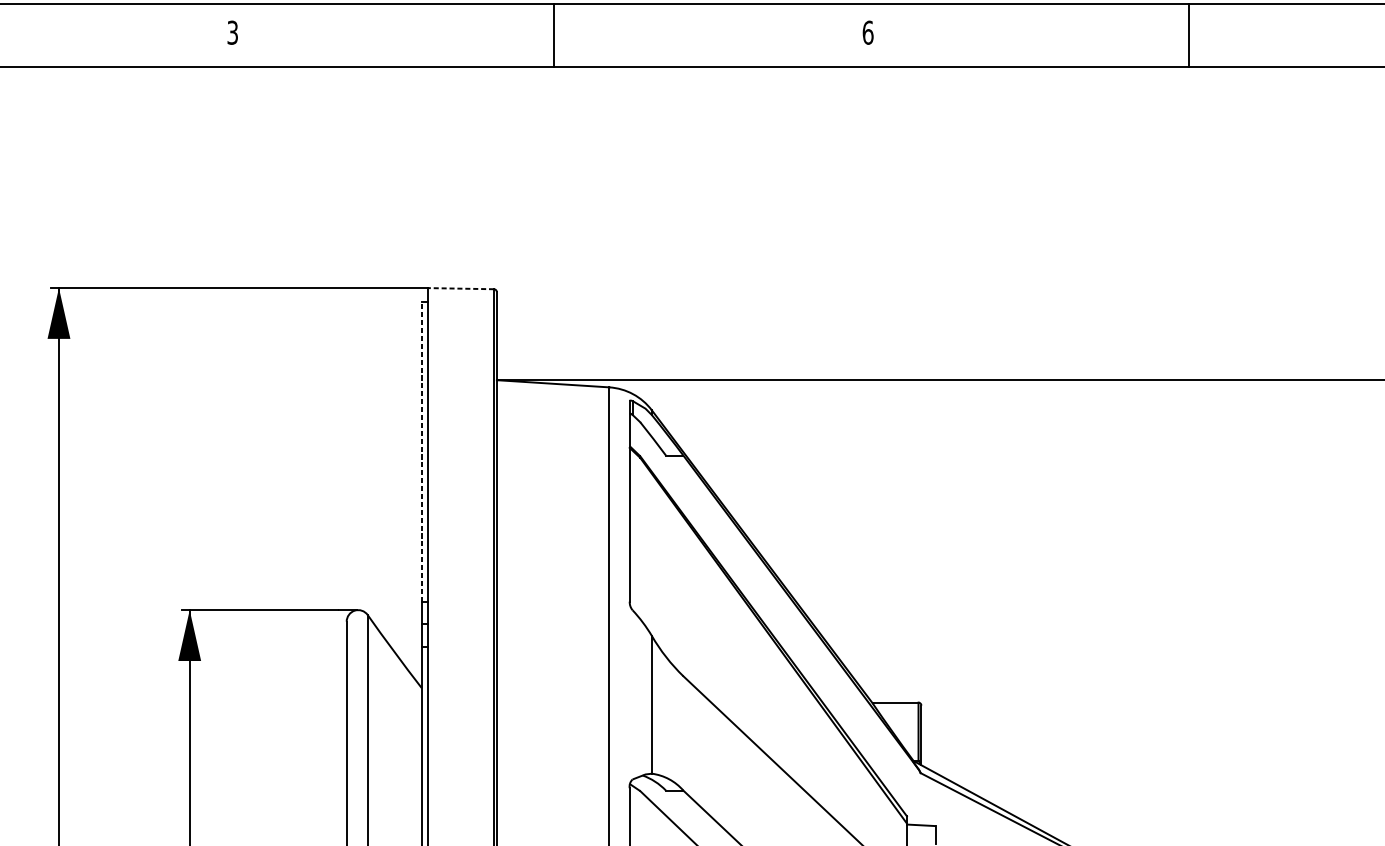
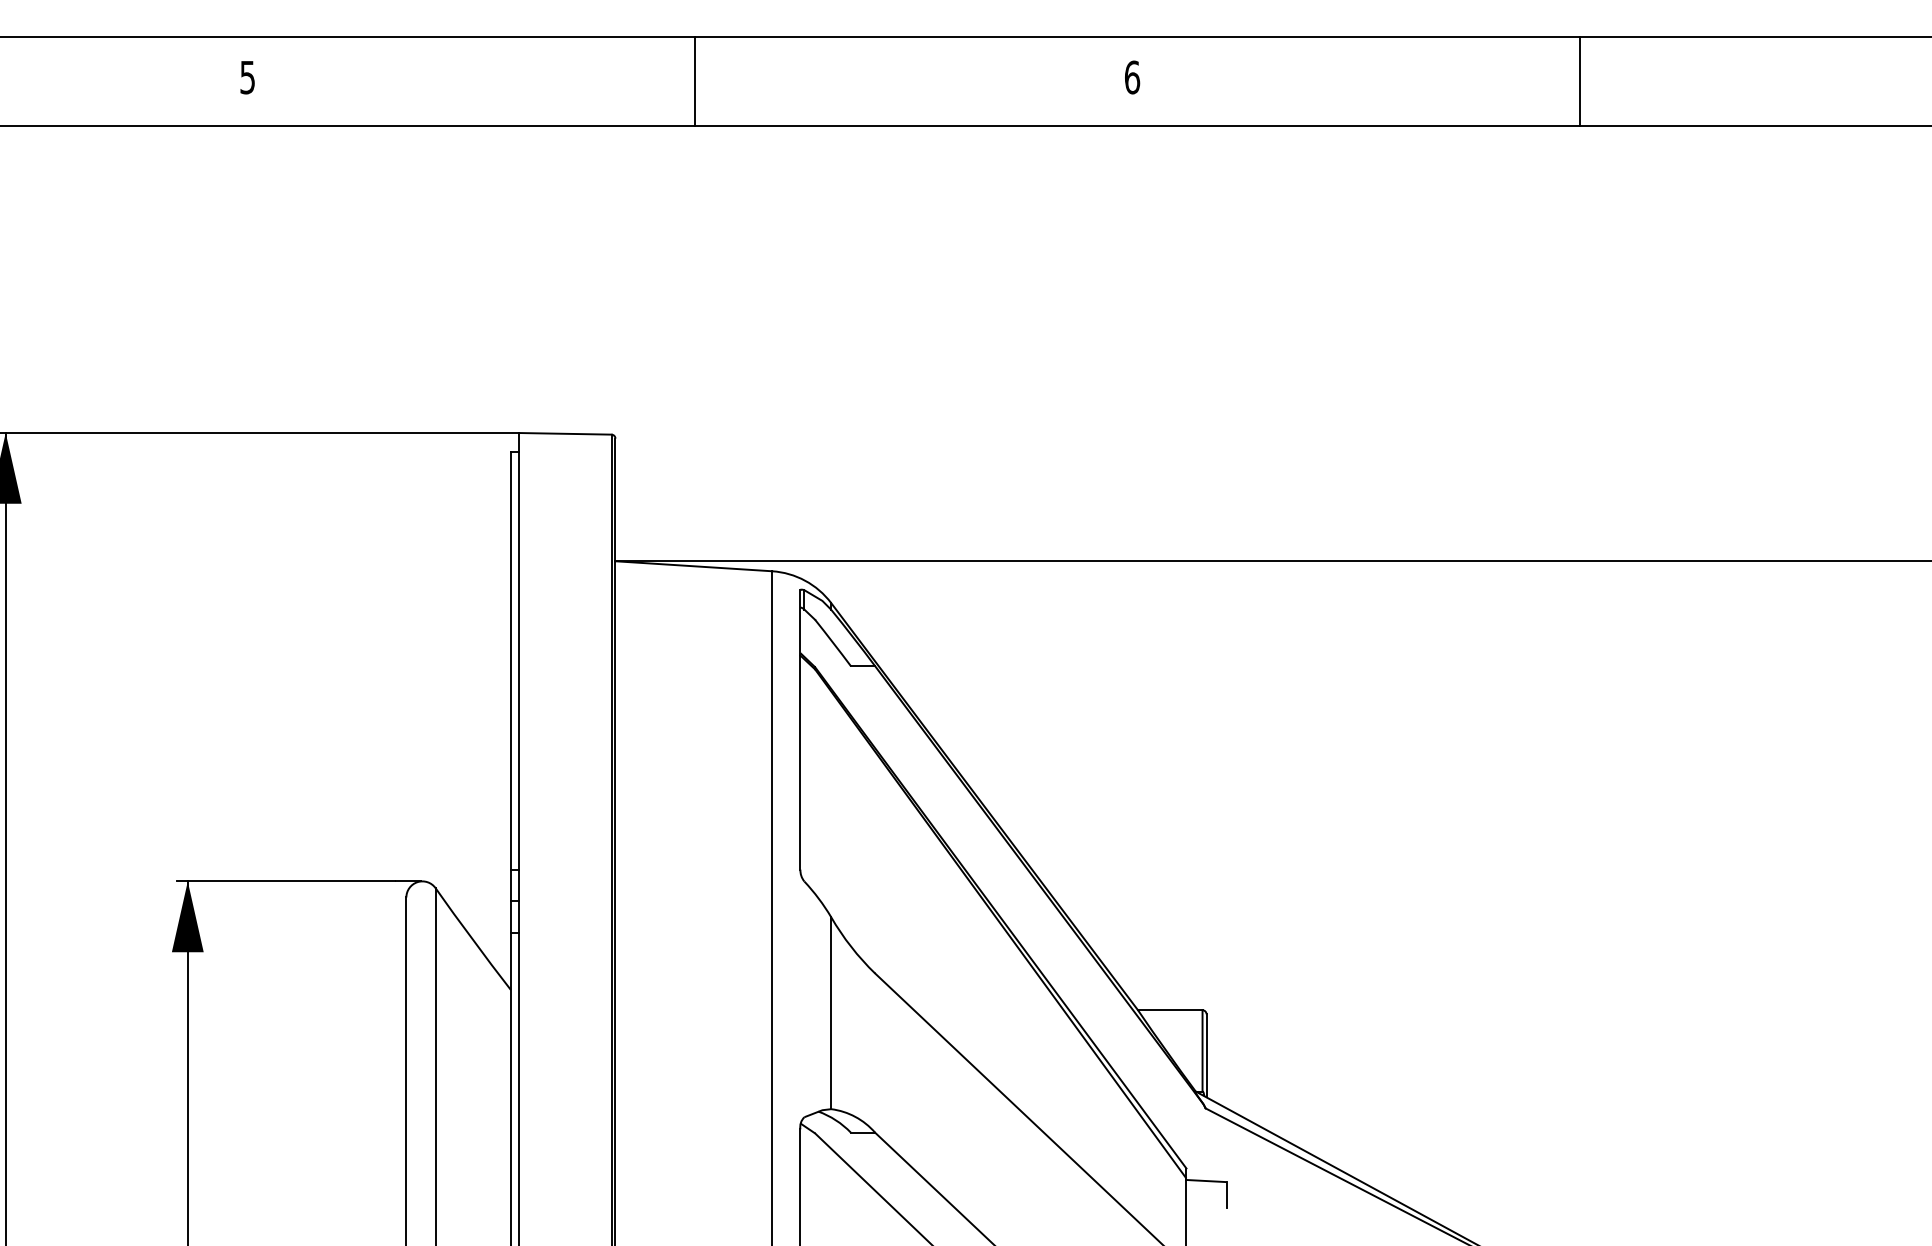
text: (232, 32) -> (247, 76), 3 -> 5
line: (460, 288) -> (564, 433), dashed -> solid
line: (421, 451) -> (510, 660), dashed -> solid

